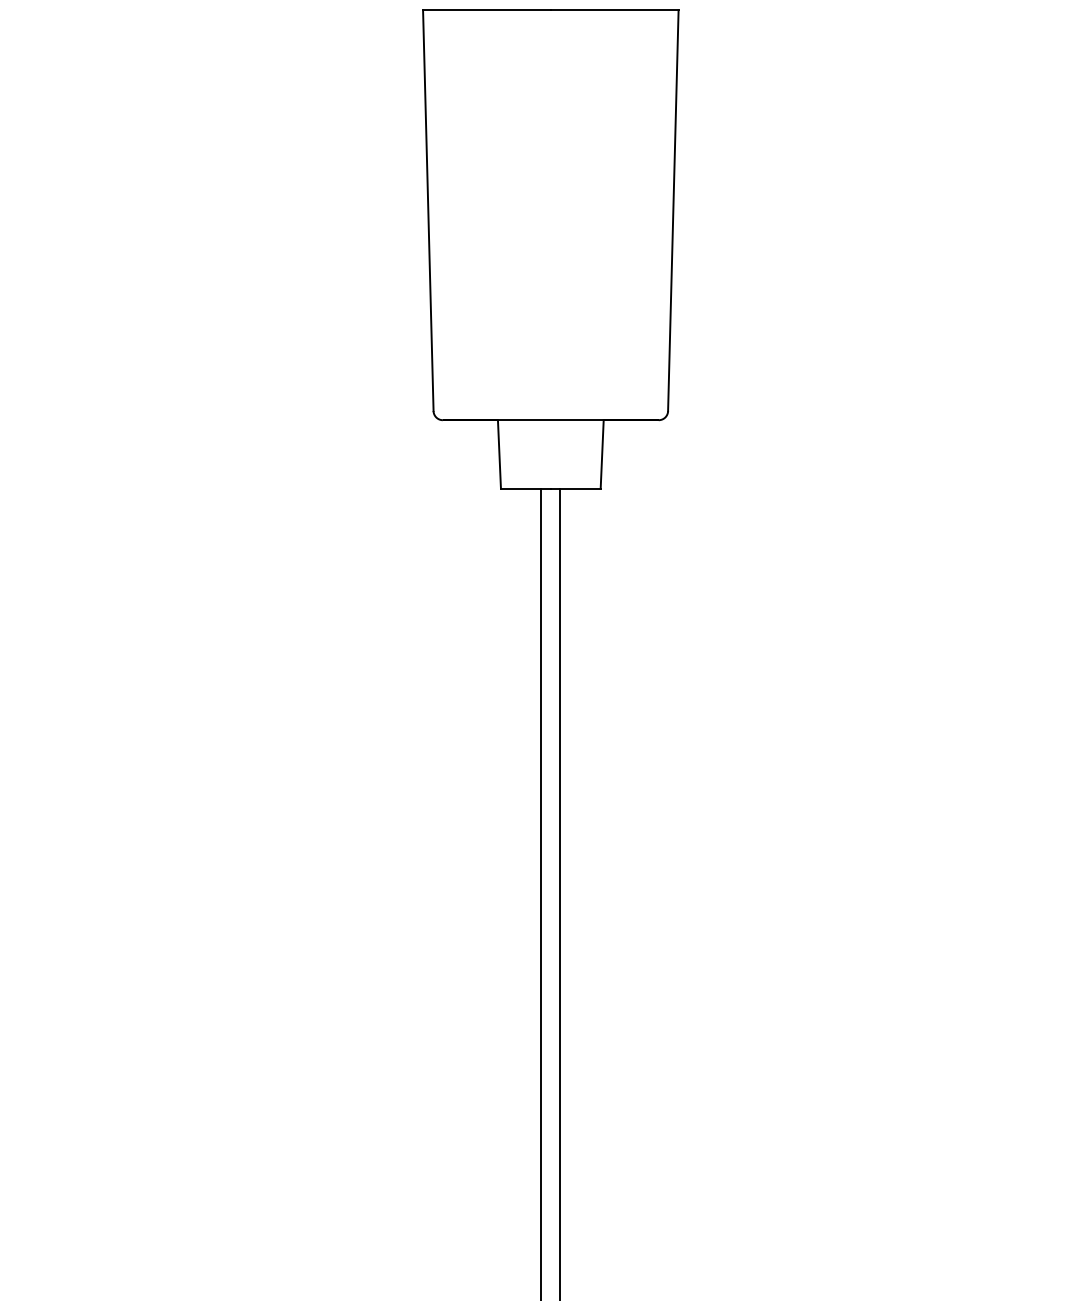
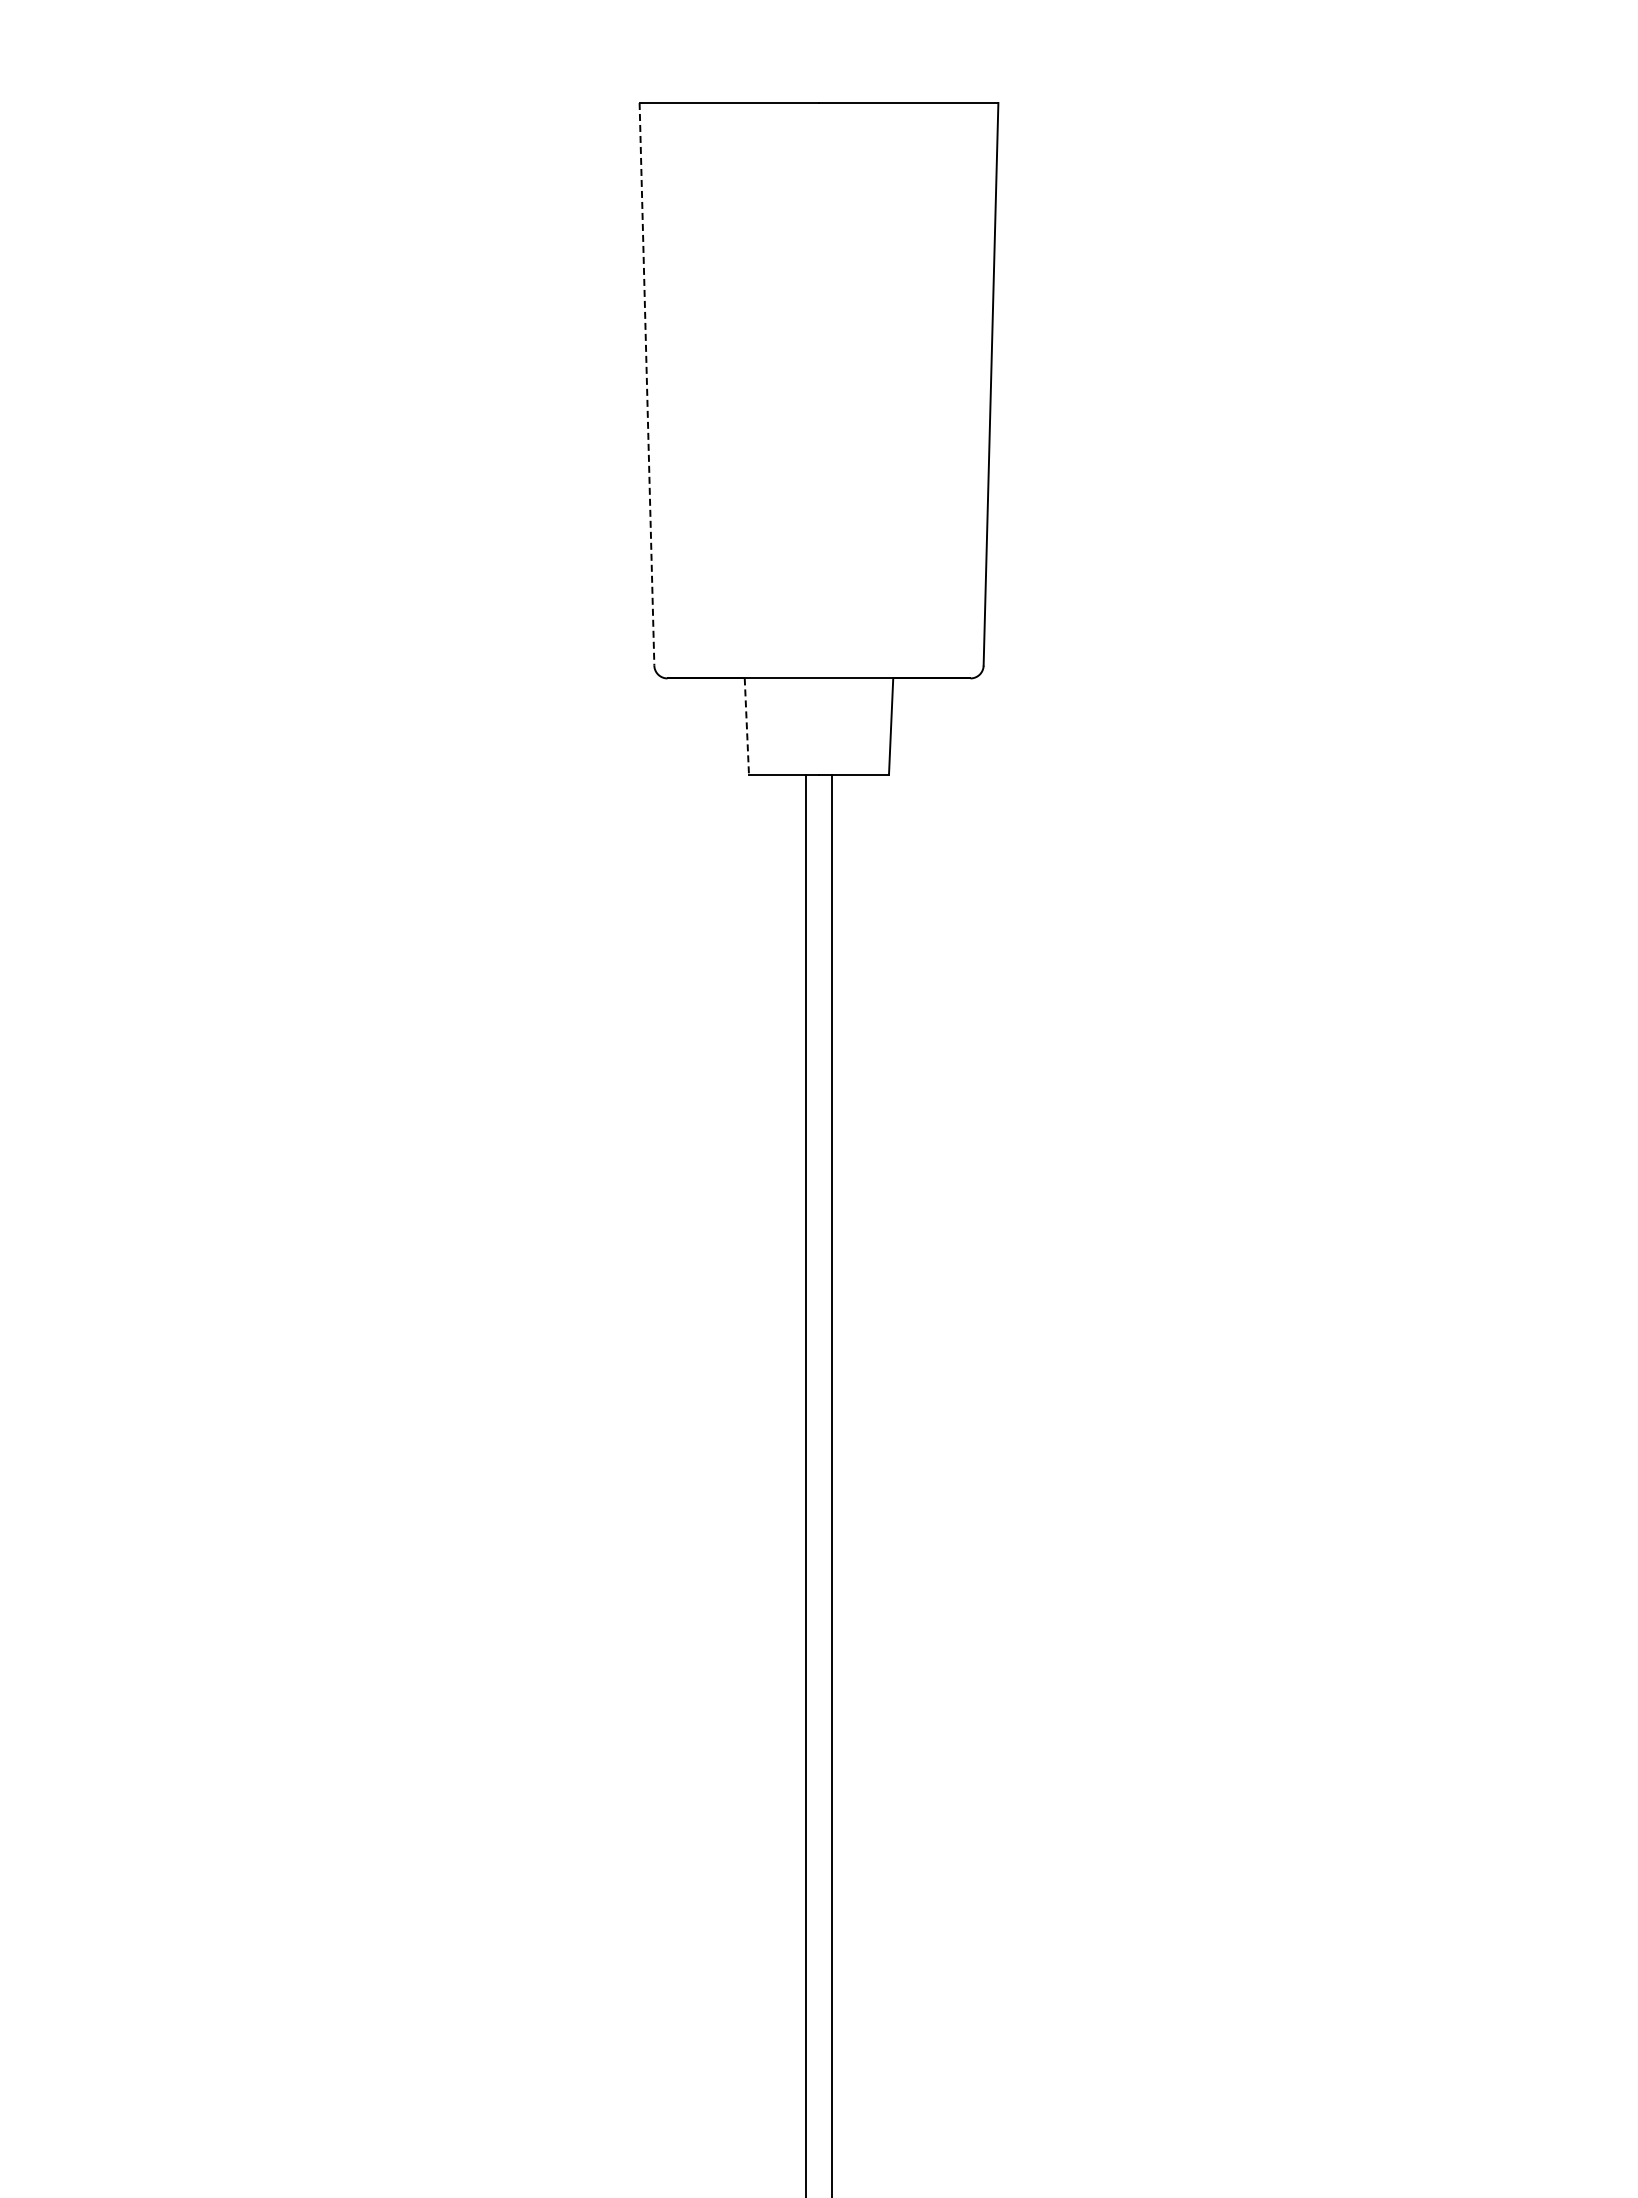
line: (427, 210) -> (646, 384), solid -> dashed
line: (499, 455) -> (746, 727), solid -> dashed

